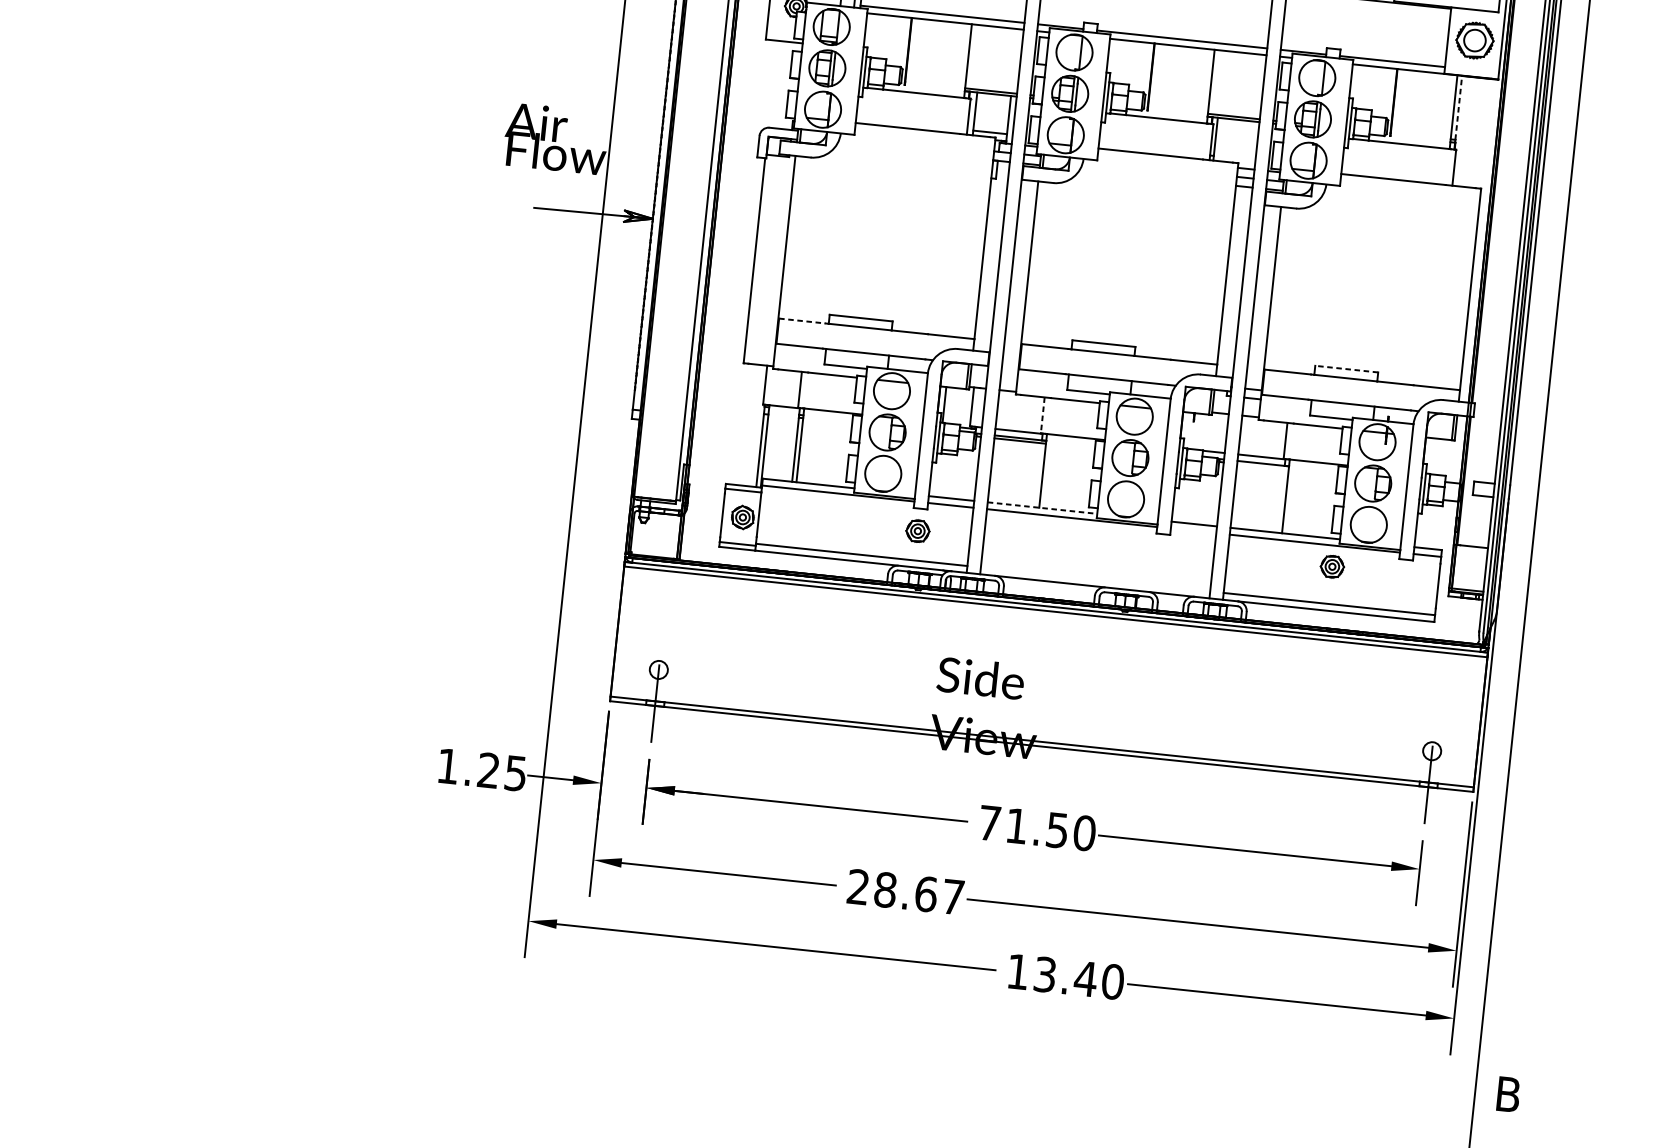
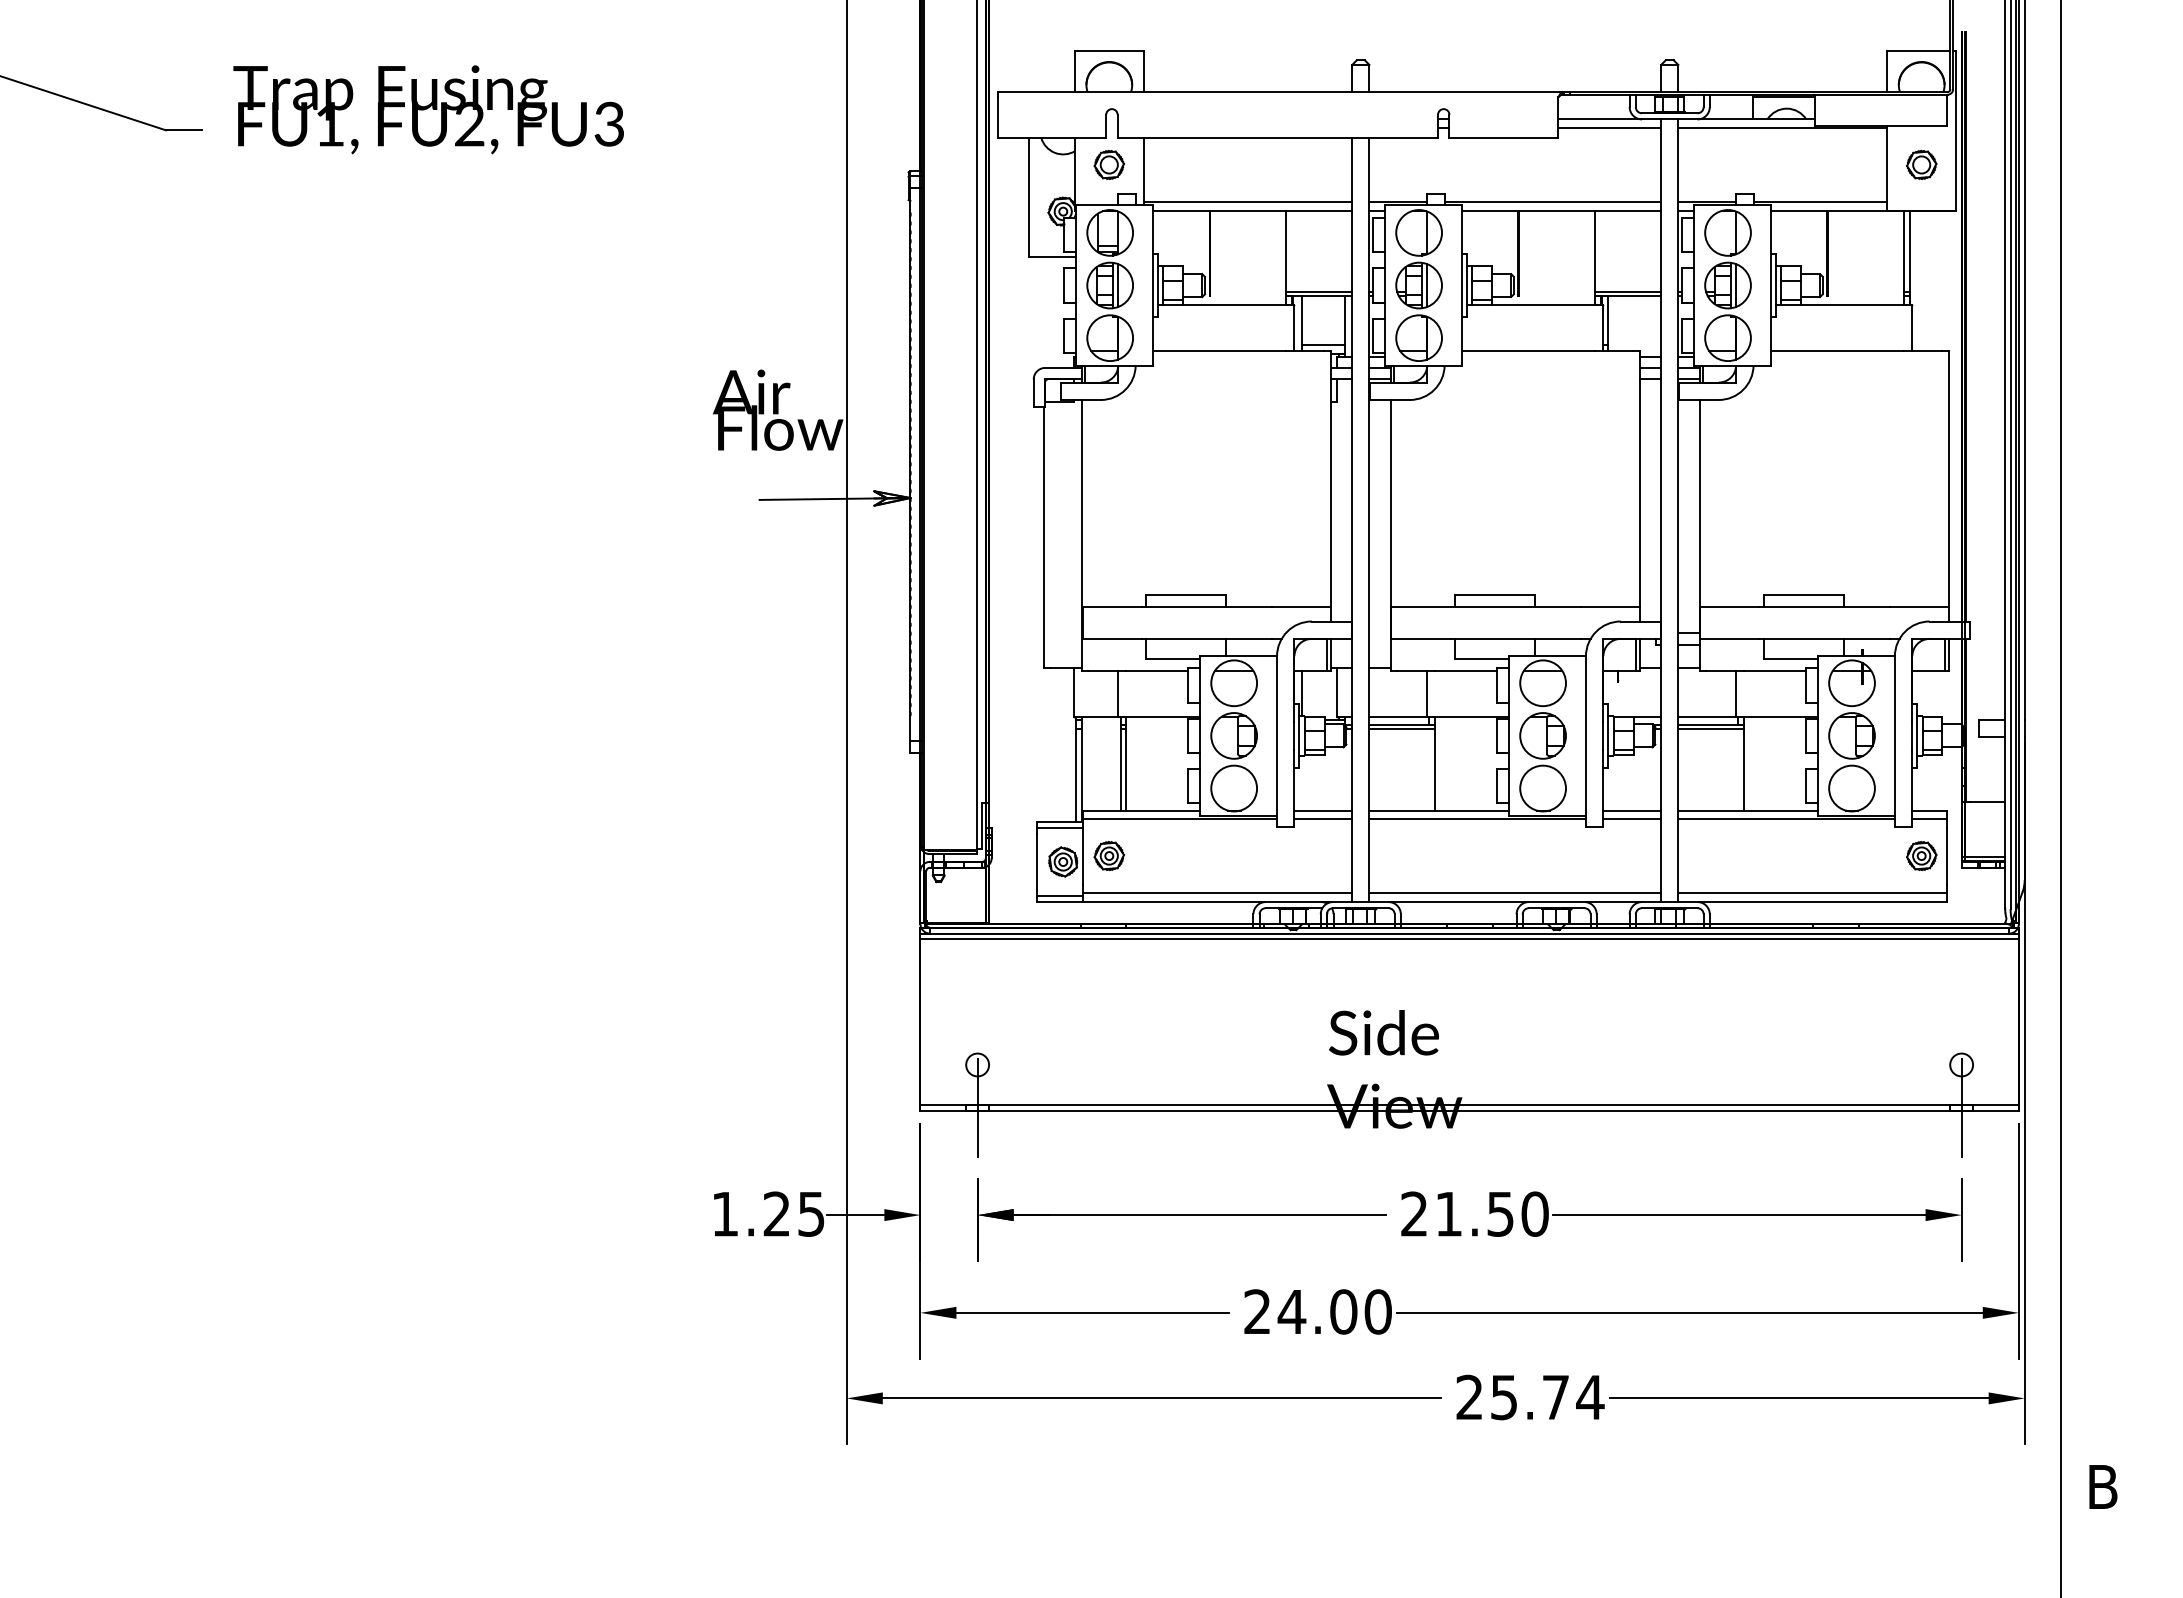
part: (1474, 40) -> (1921, 164), size x0.62
line: (1459, 107) -> (1910, 251), dashed -> solid
line: (802, 320) -> (1112, 606), dashed -> solid
line: (1346, 369) -> (1803, 595), dashed -> solid
line: (1043, 415) -> (1427, 693), dashed -> solid
line: (1262, 466) -> (1710, 729), added
line: (1042, 508) -> (1439, 810), dashed -> solid
part: (917, 531) -> (1108, 856), moved
line: (1193, 531) -> (1632, 819), added
part: (1332, 566) -> (1921, 855), moved
line: (1095, 579) -> (1515, 893), added
text: (989, 822) -> (1414, 1213), 71.50 -> 21.50
text: (918, 893) -> (1334, 1311), 28.67 -> 24.00
text: (1065, 976) -> (1530, 1397), 13.40 -> 25.74

